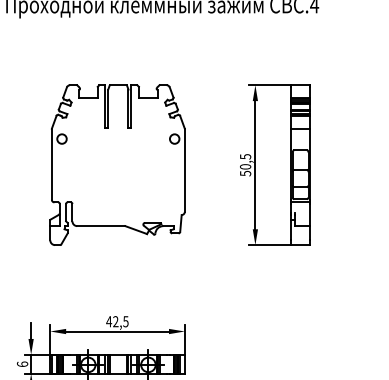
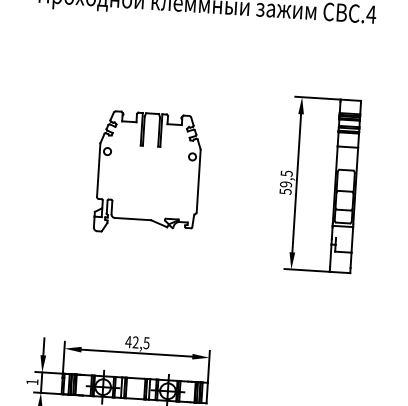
part: (117, 164) -> (148, 173), size x0.7
text: (245, 166) -> (285, 184), 50,5 -> 59,5
text: (22, 363) -> (32, 381), 6 -> 1

